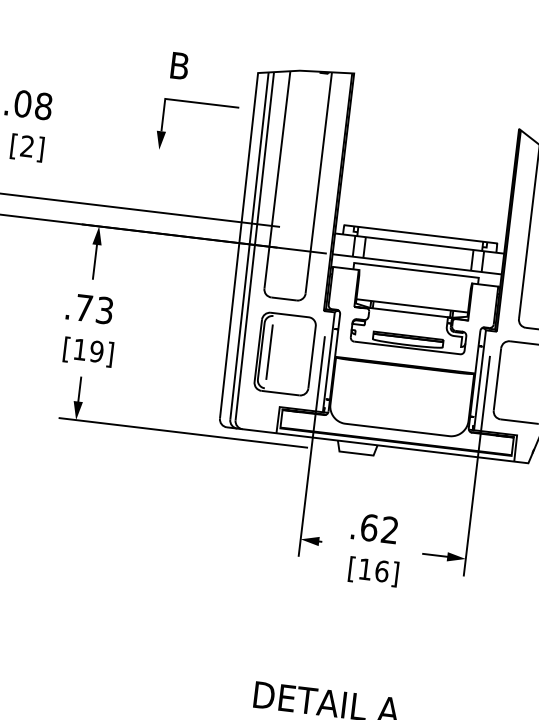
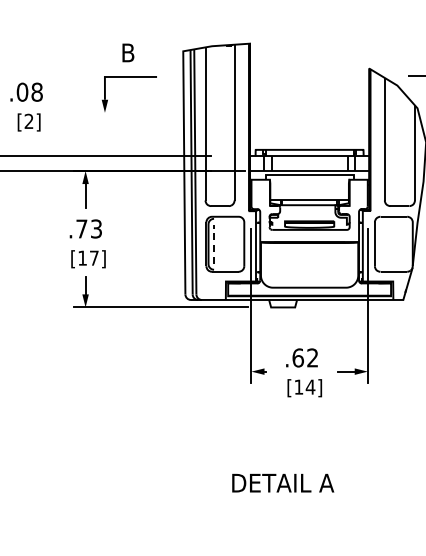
part: (200, 103) -> (129, 77), moved
text: (95, 350) -> (93, 257), [19] -> [17]
line: (269, 352) -> (214, 244), solid -> dashed
text: (381, 570) -> (310, 386), [16] -> [14]

